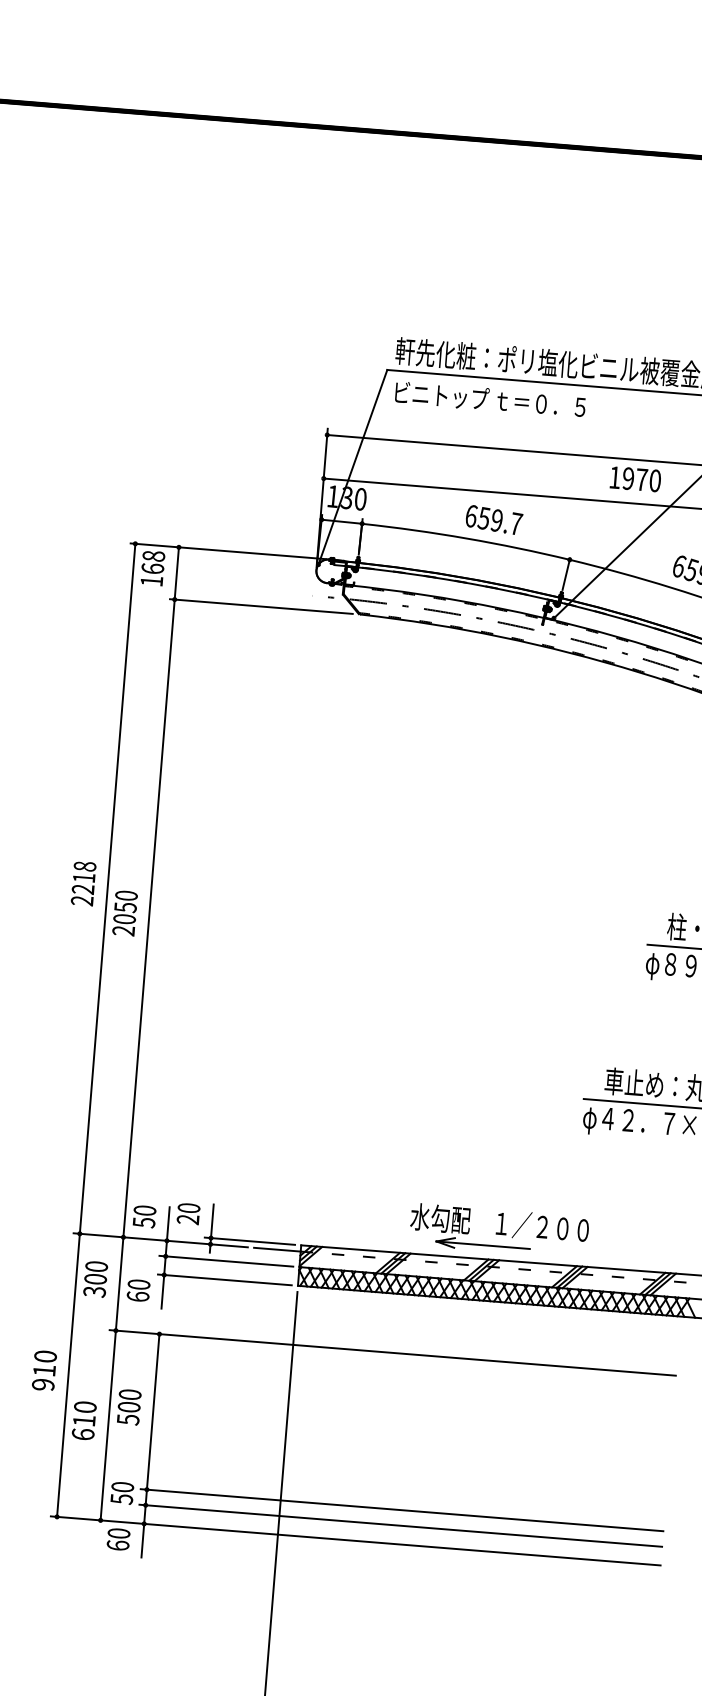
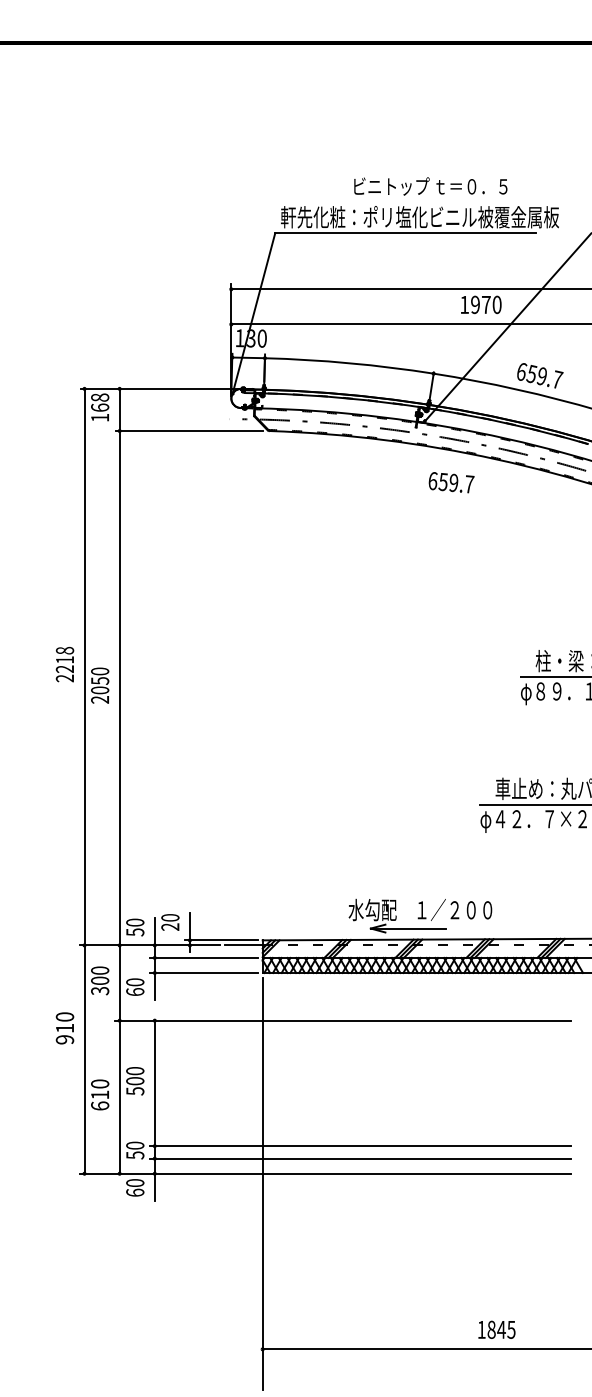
text: (490, 399) -> (430, 186), moved
text: (494, 519) -> (451, 482), moved
text: (43, 1370) -> (64, 1028), moved

